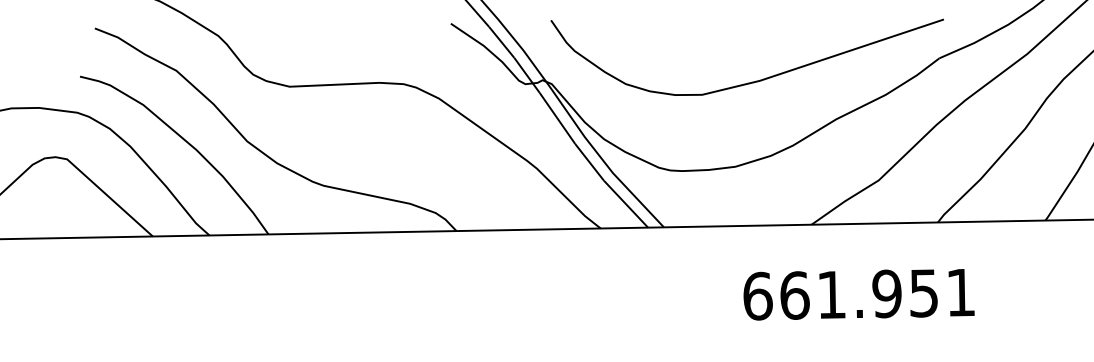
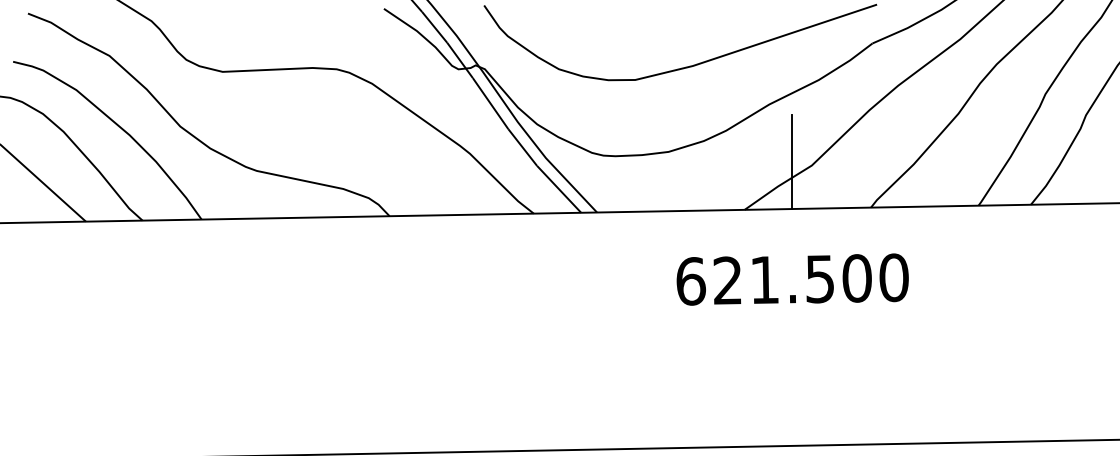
line: (859, 176) -> (792, 161), added
text: (877, 294) -> (810, 279), 661.951 -> 621.500

